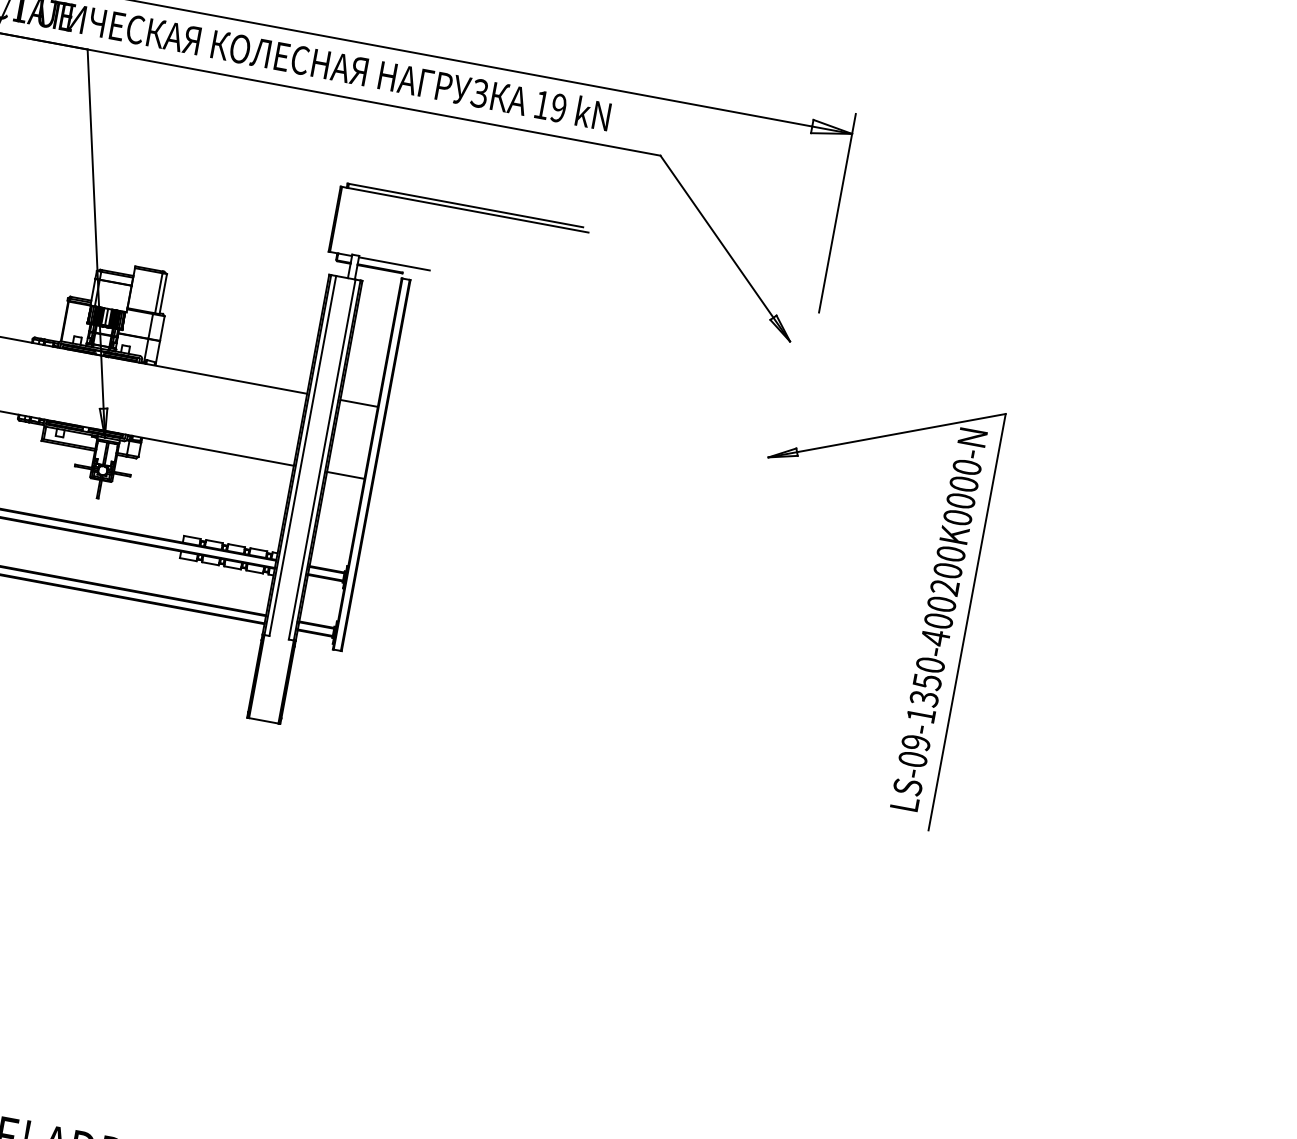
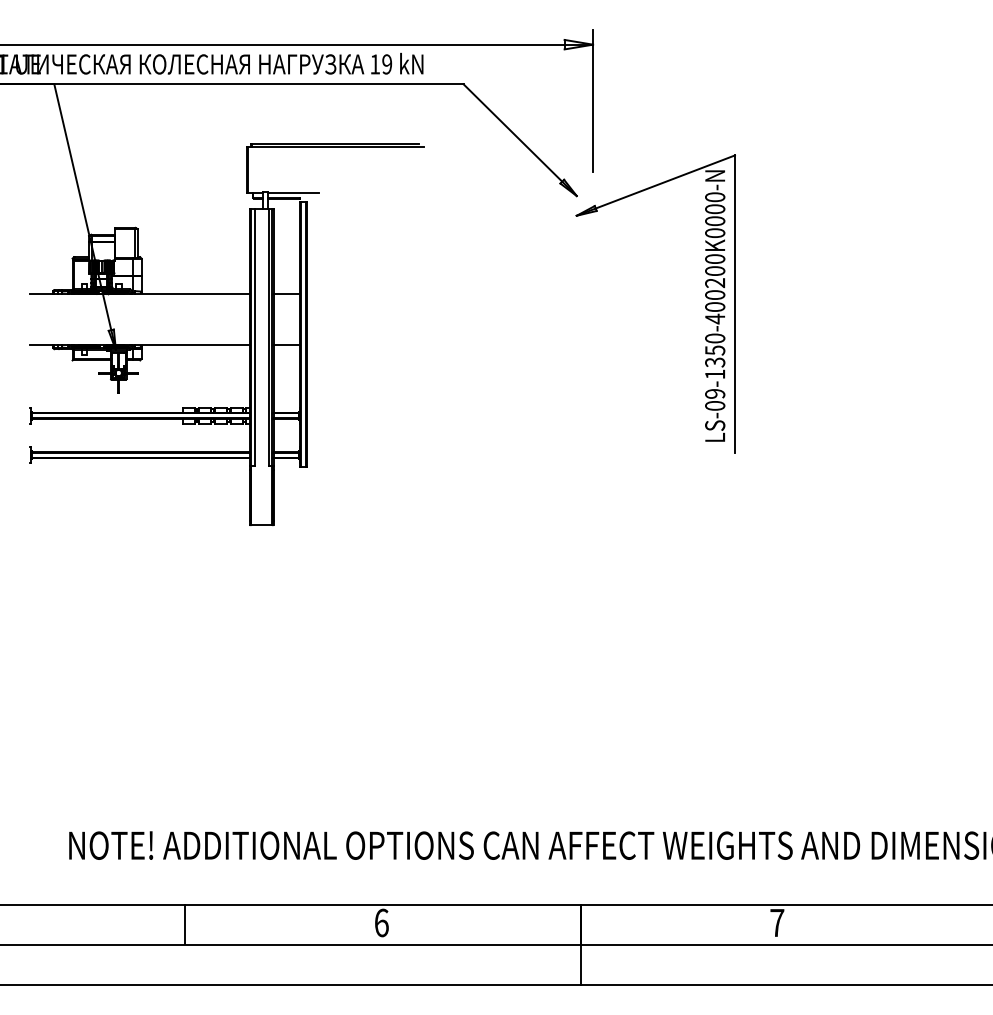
part: (925, 616) -> (705, 305), moved

